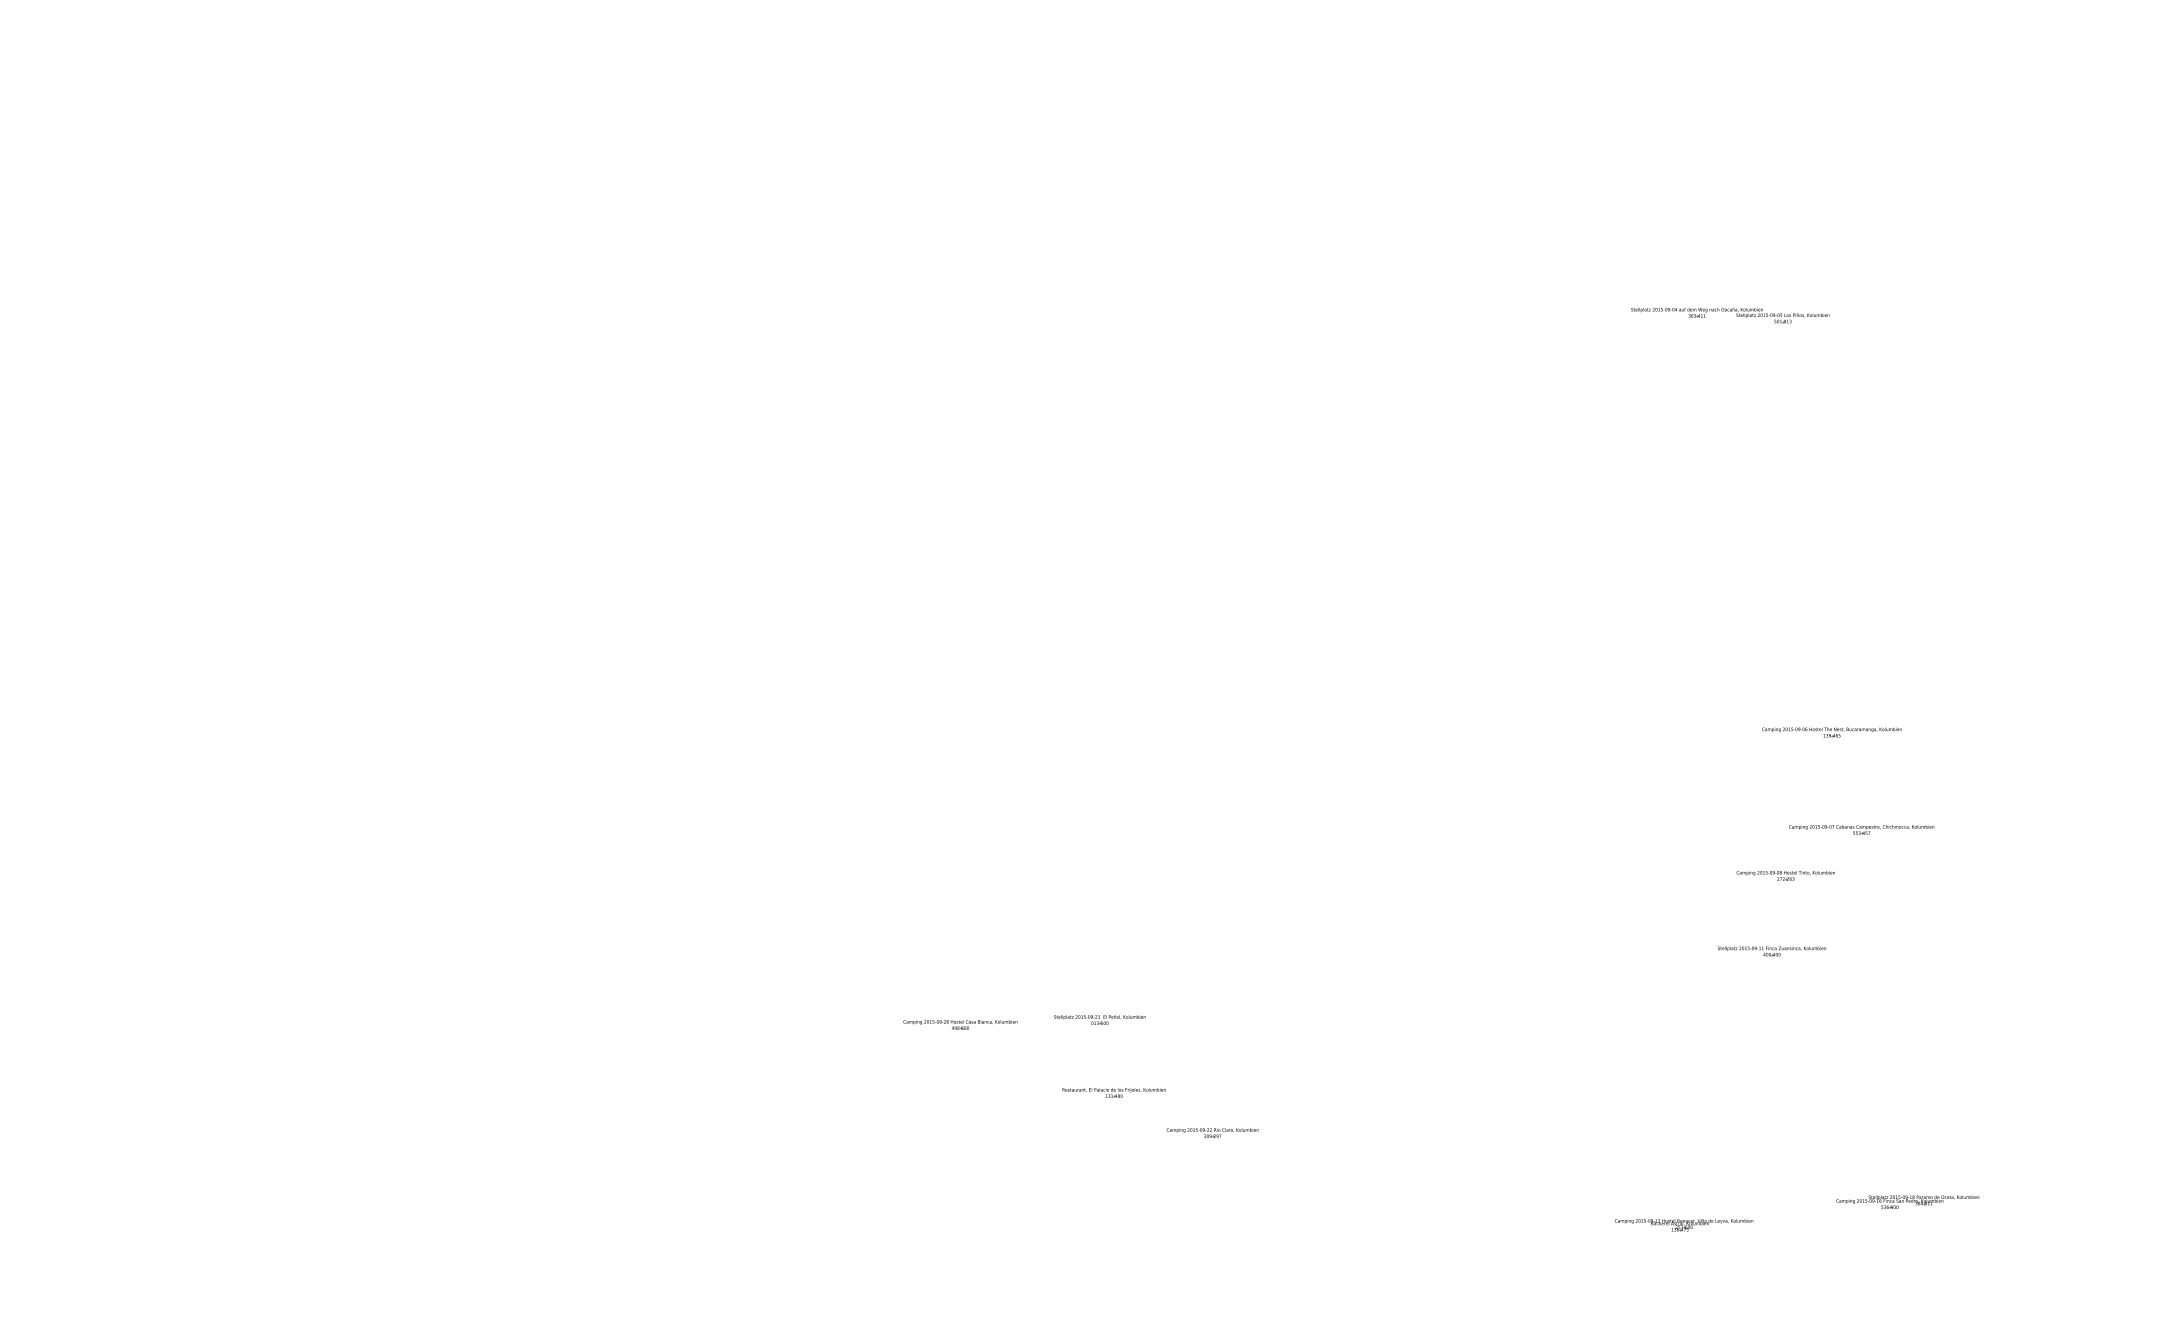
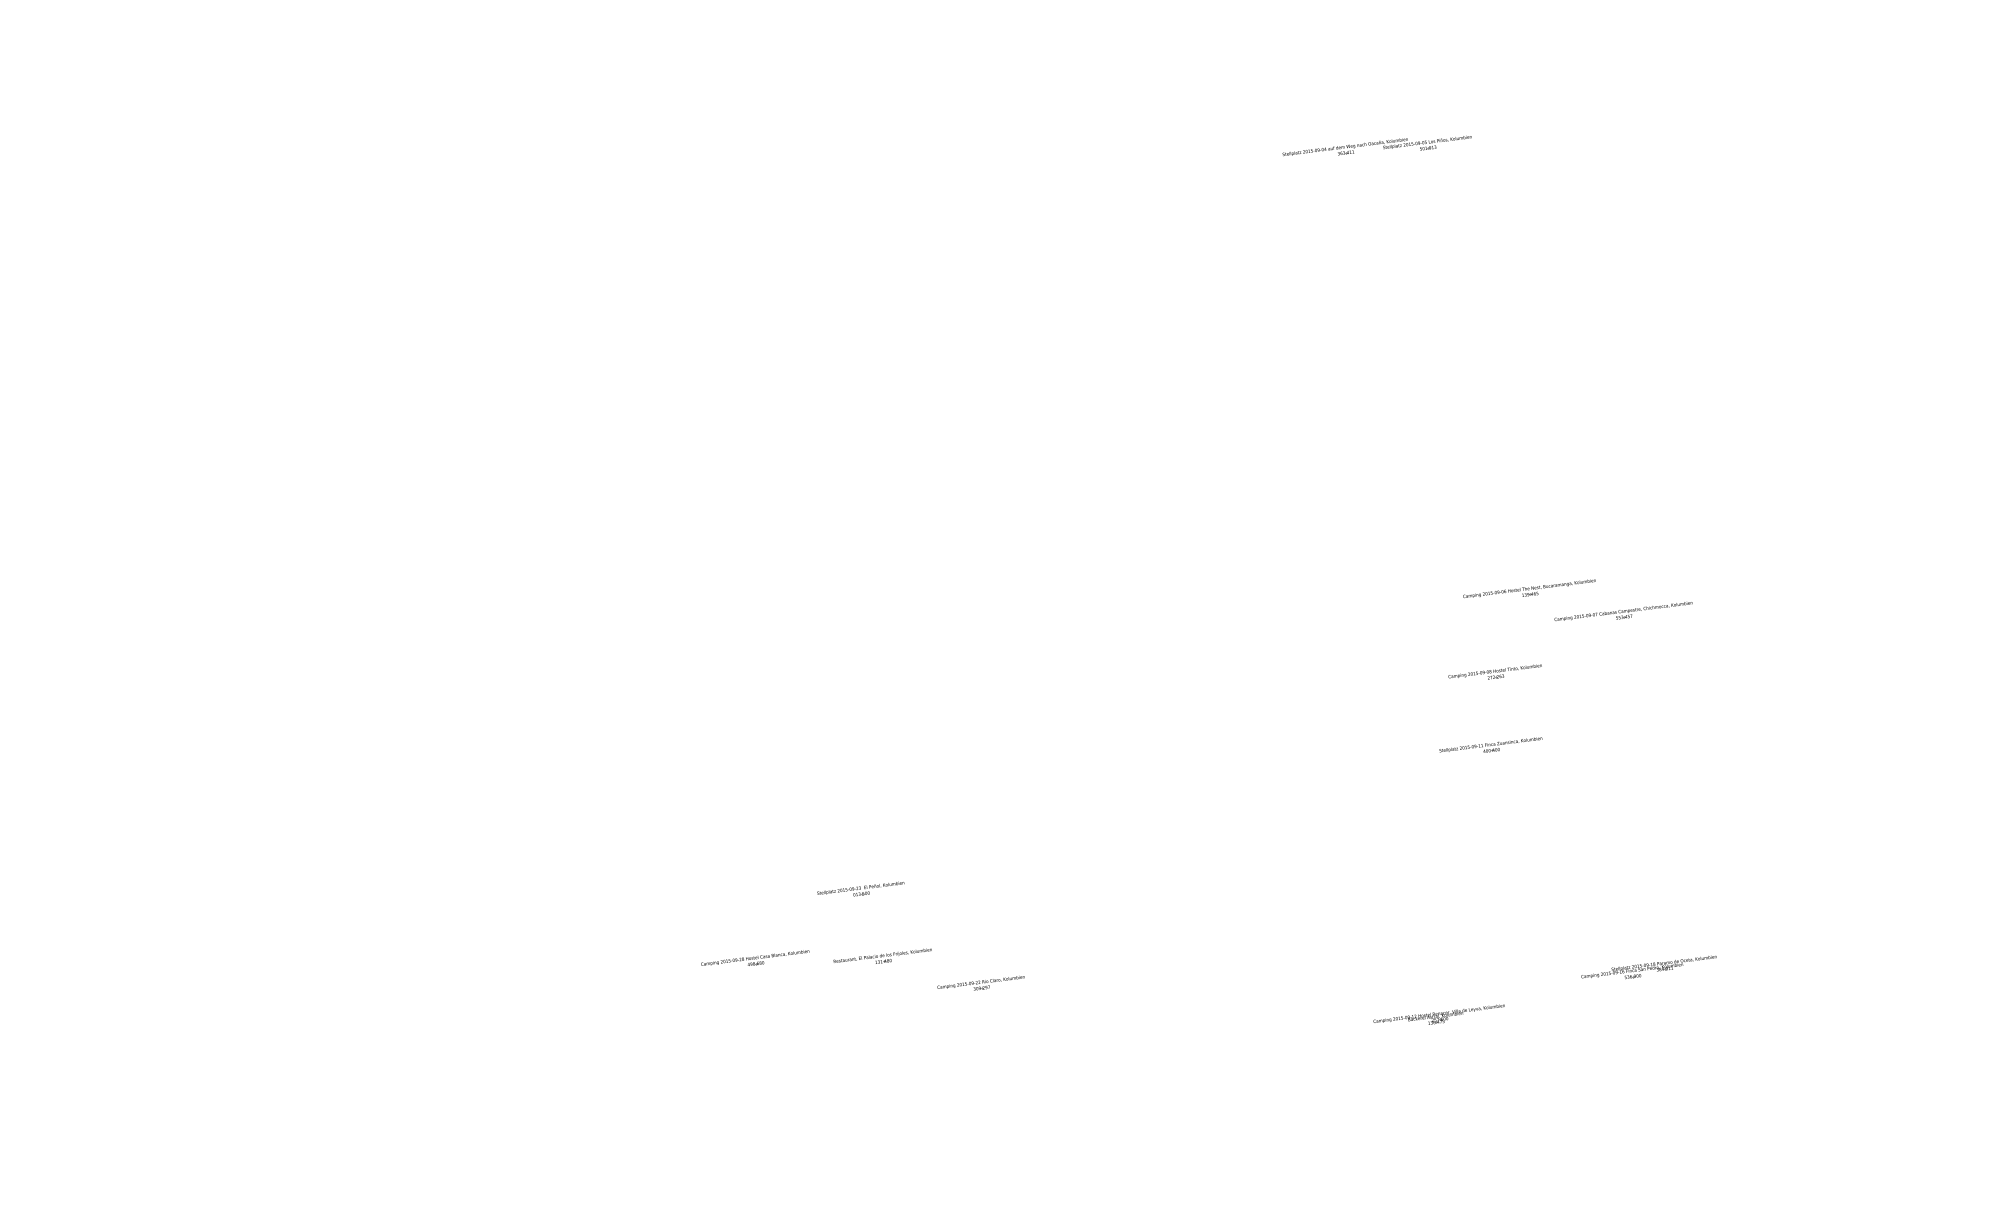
part: (1831, 732) -> (1529, 591), moved
part: (1861, 829) -> (1623, 613), moved
part: (960, 1024) -> (755, 960), moved

